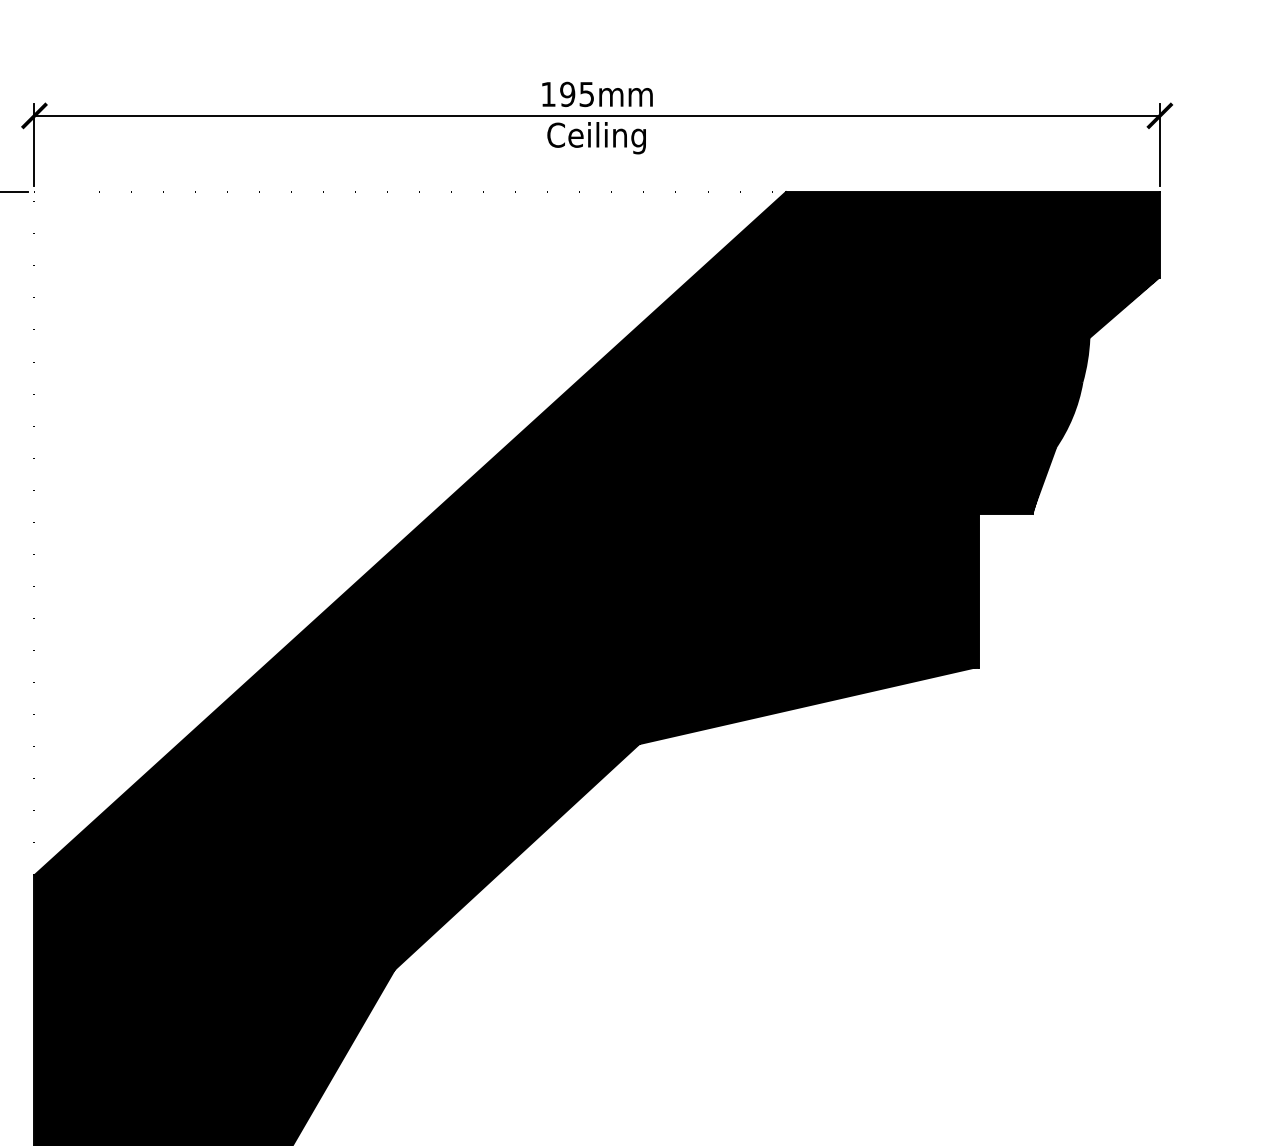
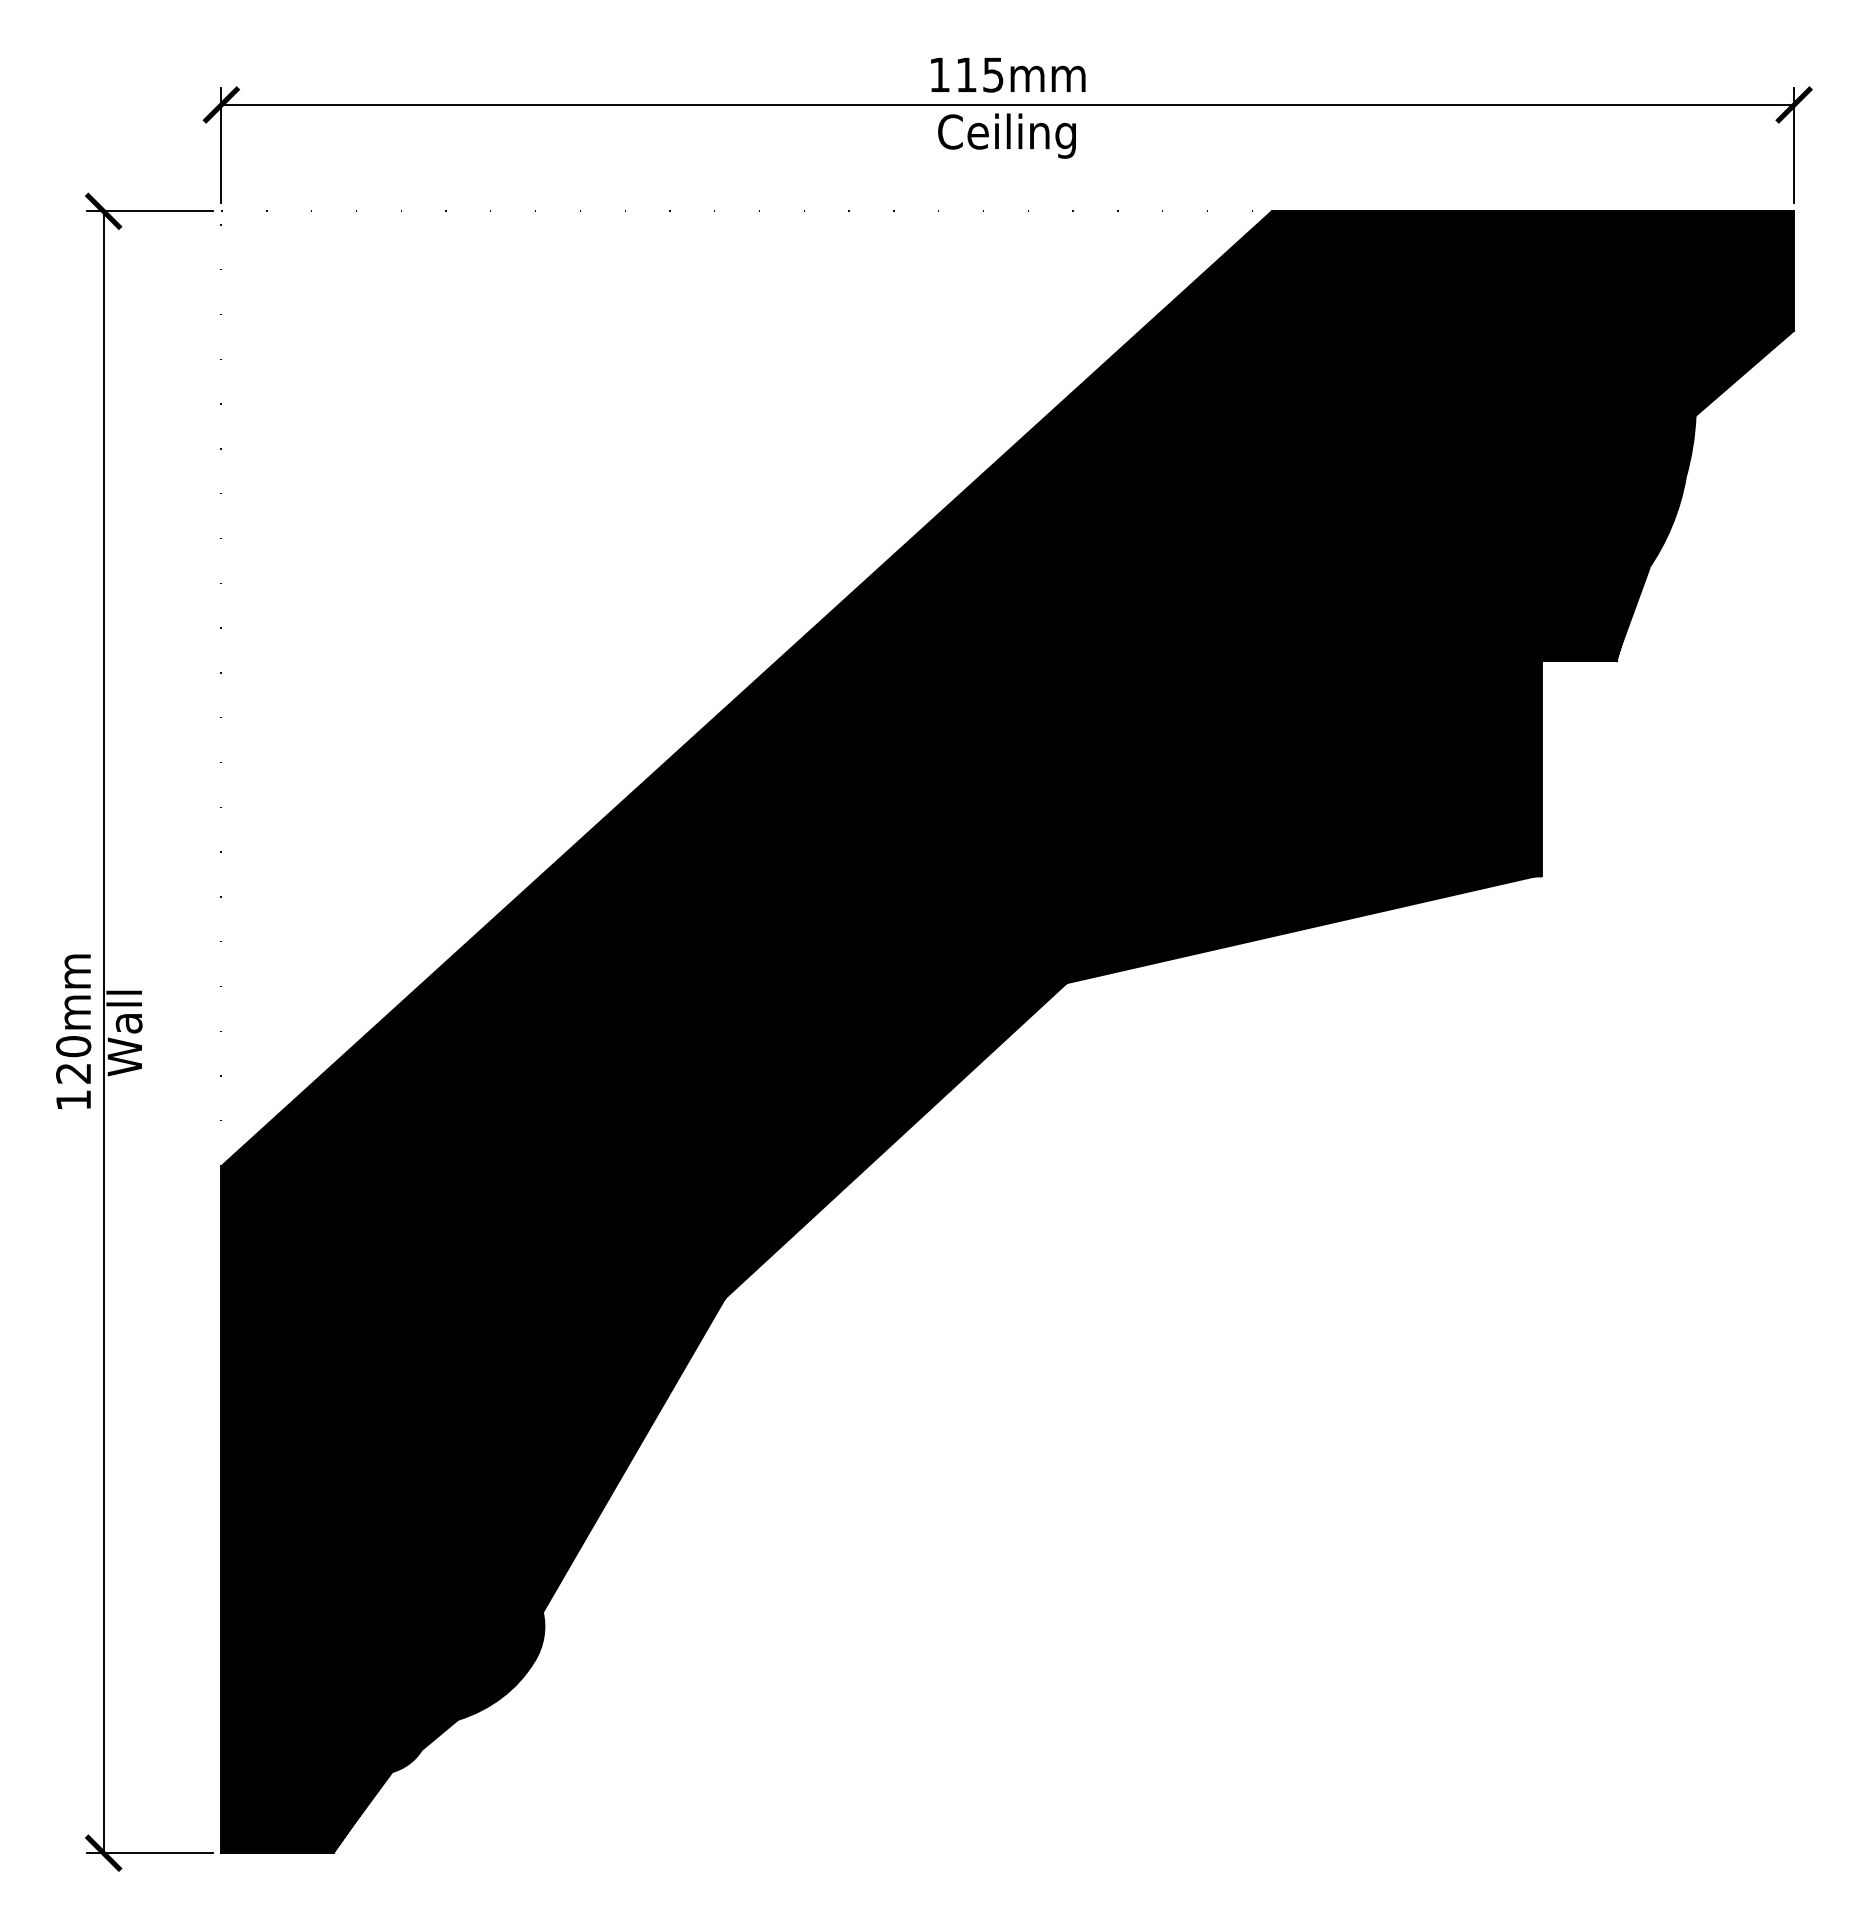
text: (567, 94) -> (966, 74), 195mm -> 115mm

